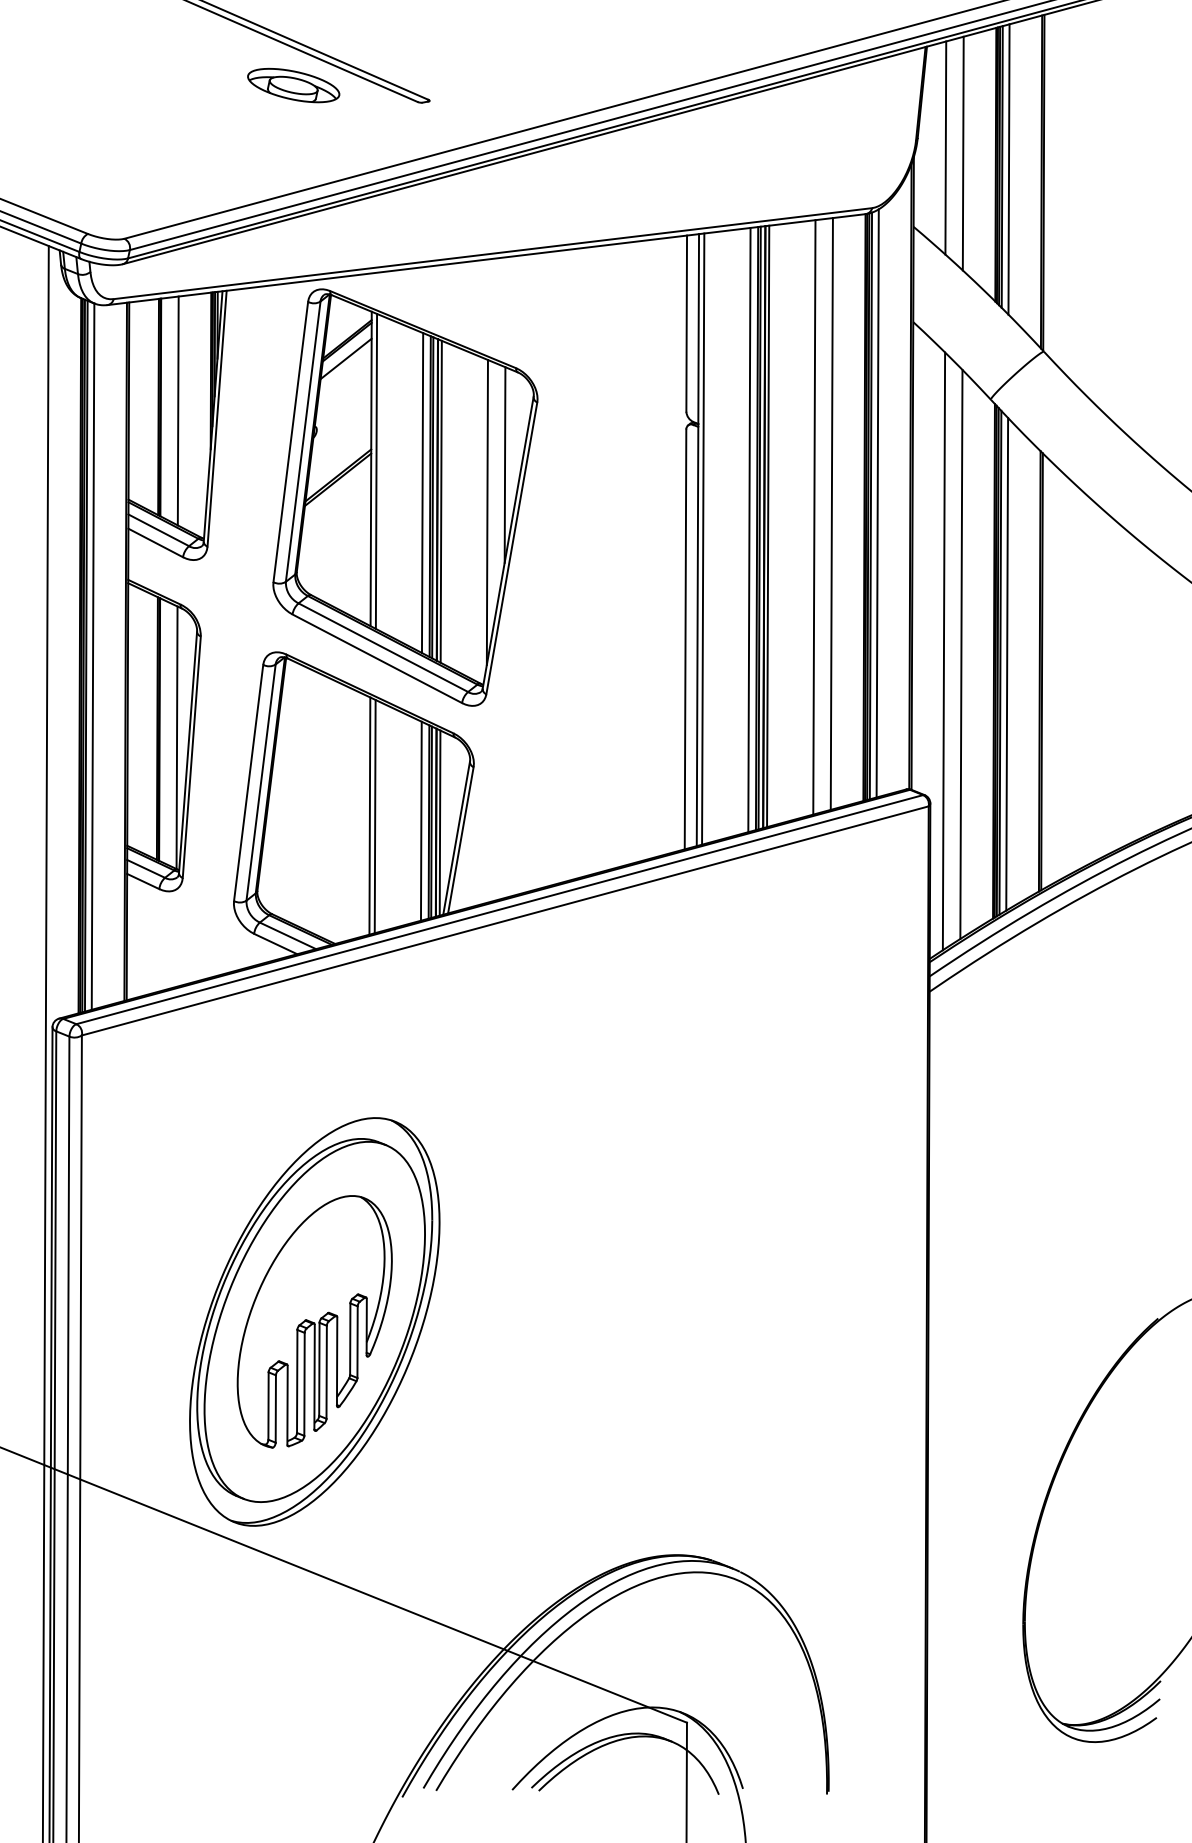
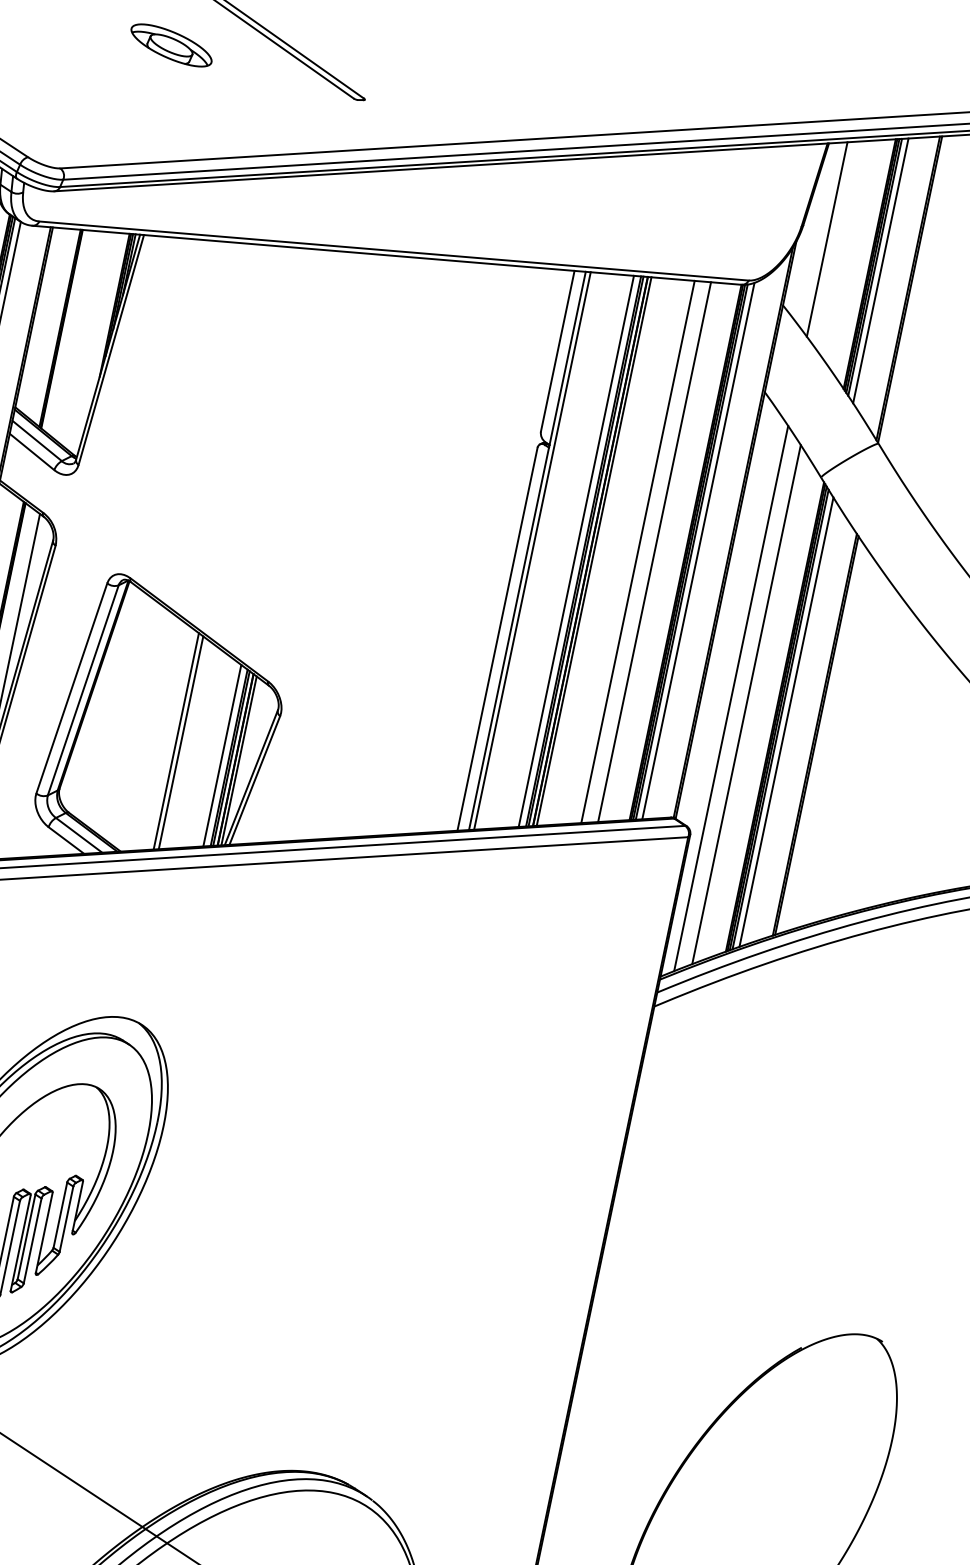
part: (293, 85) -> (171, 45), moved
line: (962, 153) -> (841, 247), removed
line: (177, 410) -> (76, 335), removed
part: (405, 497) -> (268, 457), removed

